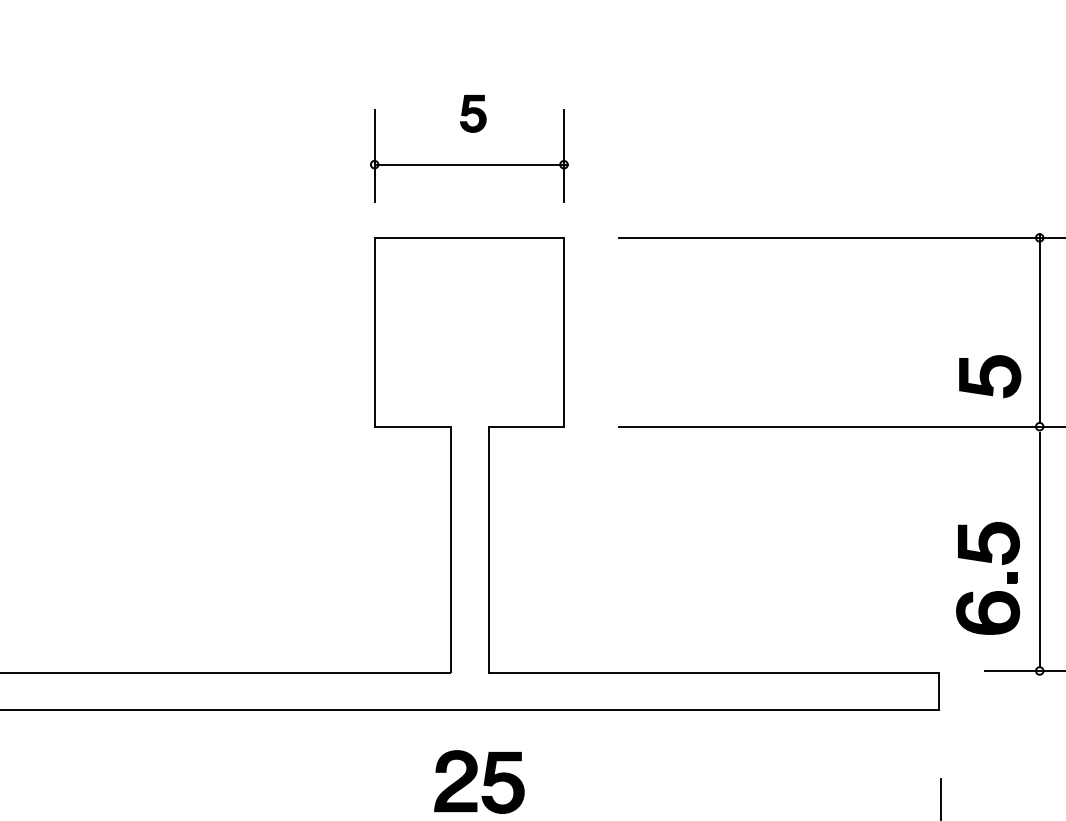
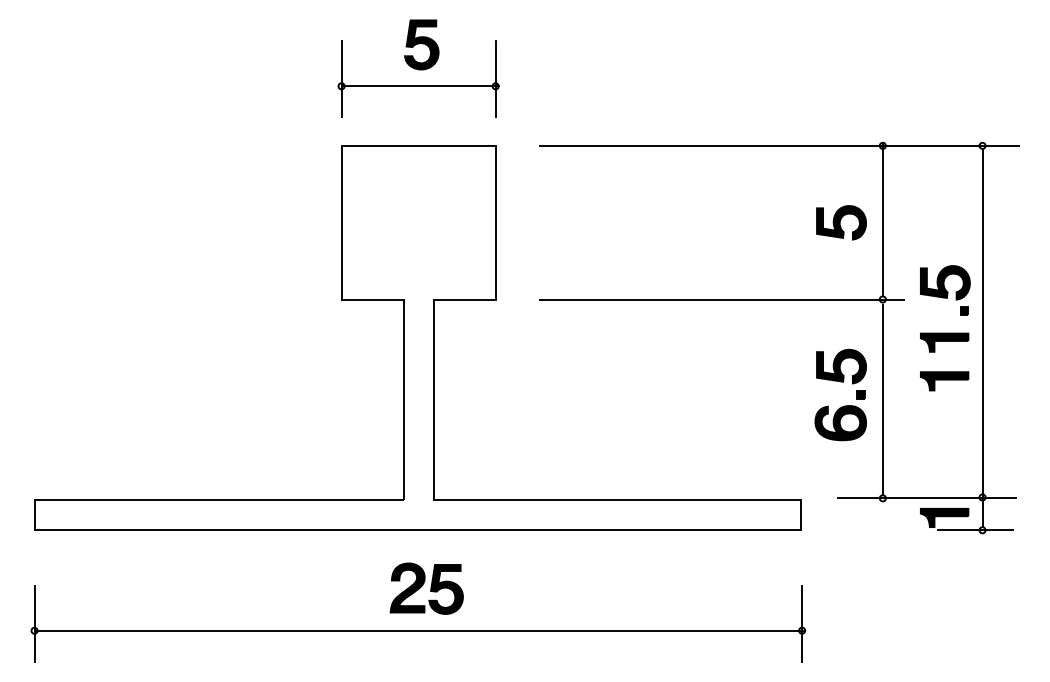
part: (472, 113) -> (421, 44), size x1.67
part: (990, 376) -> (841, 222), moved
part: (992, 591) -> (844, 405), moved

